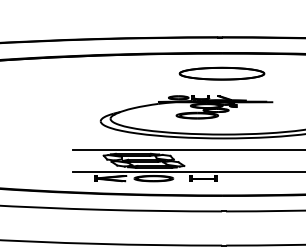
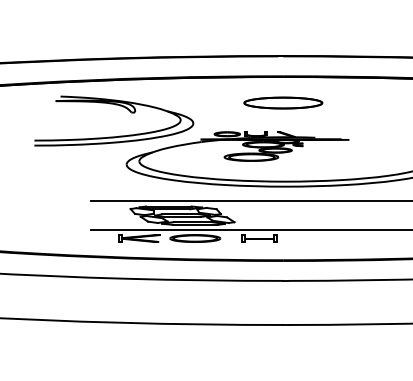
part: (222, 73) -> (283, 102), size x0.71
part: (92, 75) -> (115, 105), added

